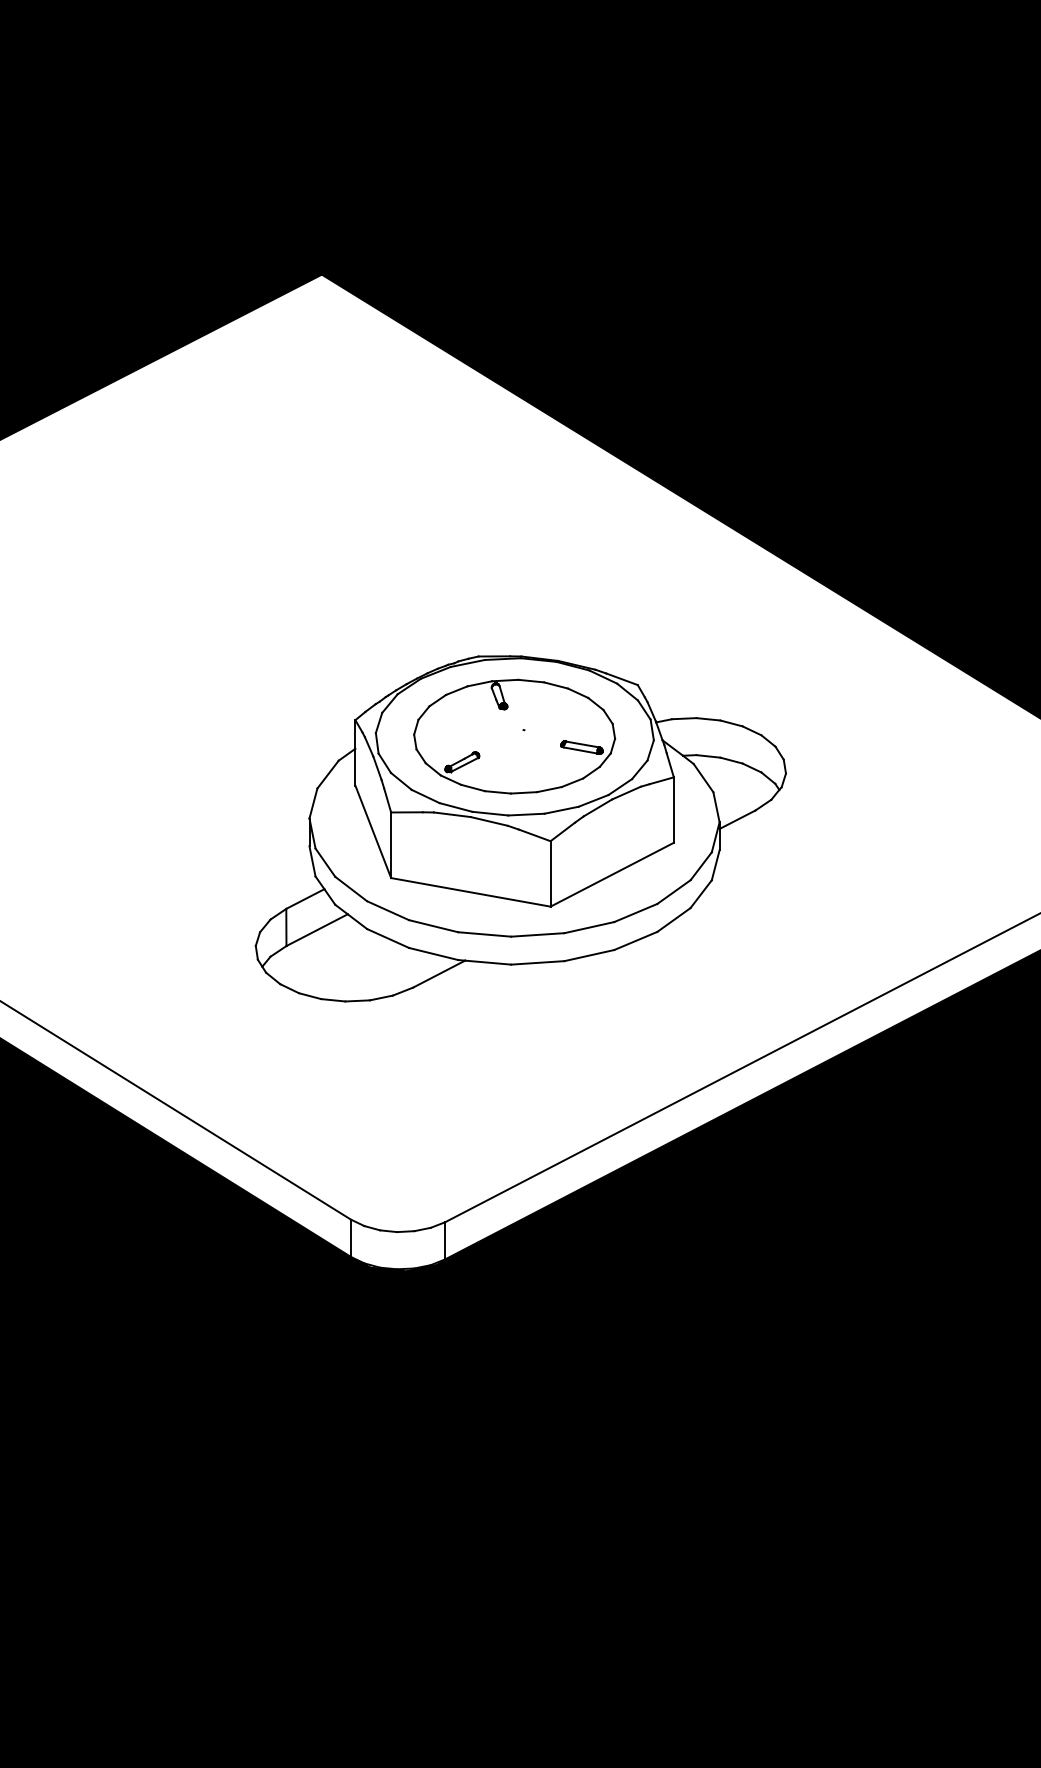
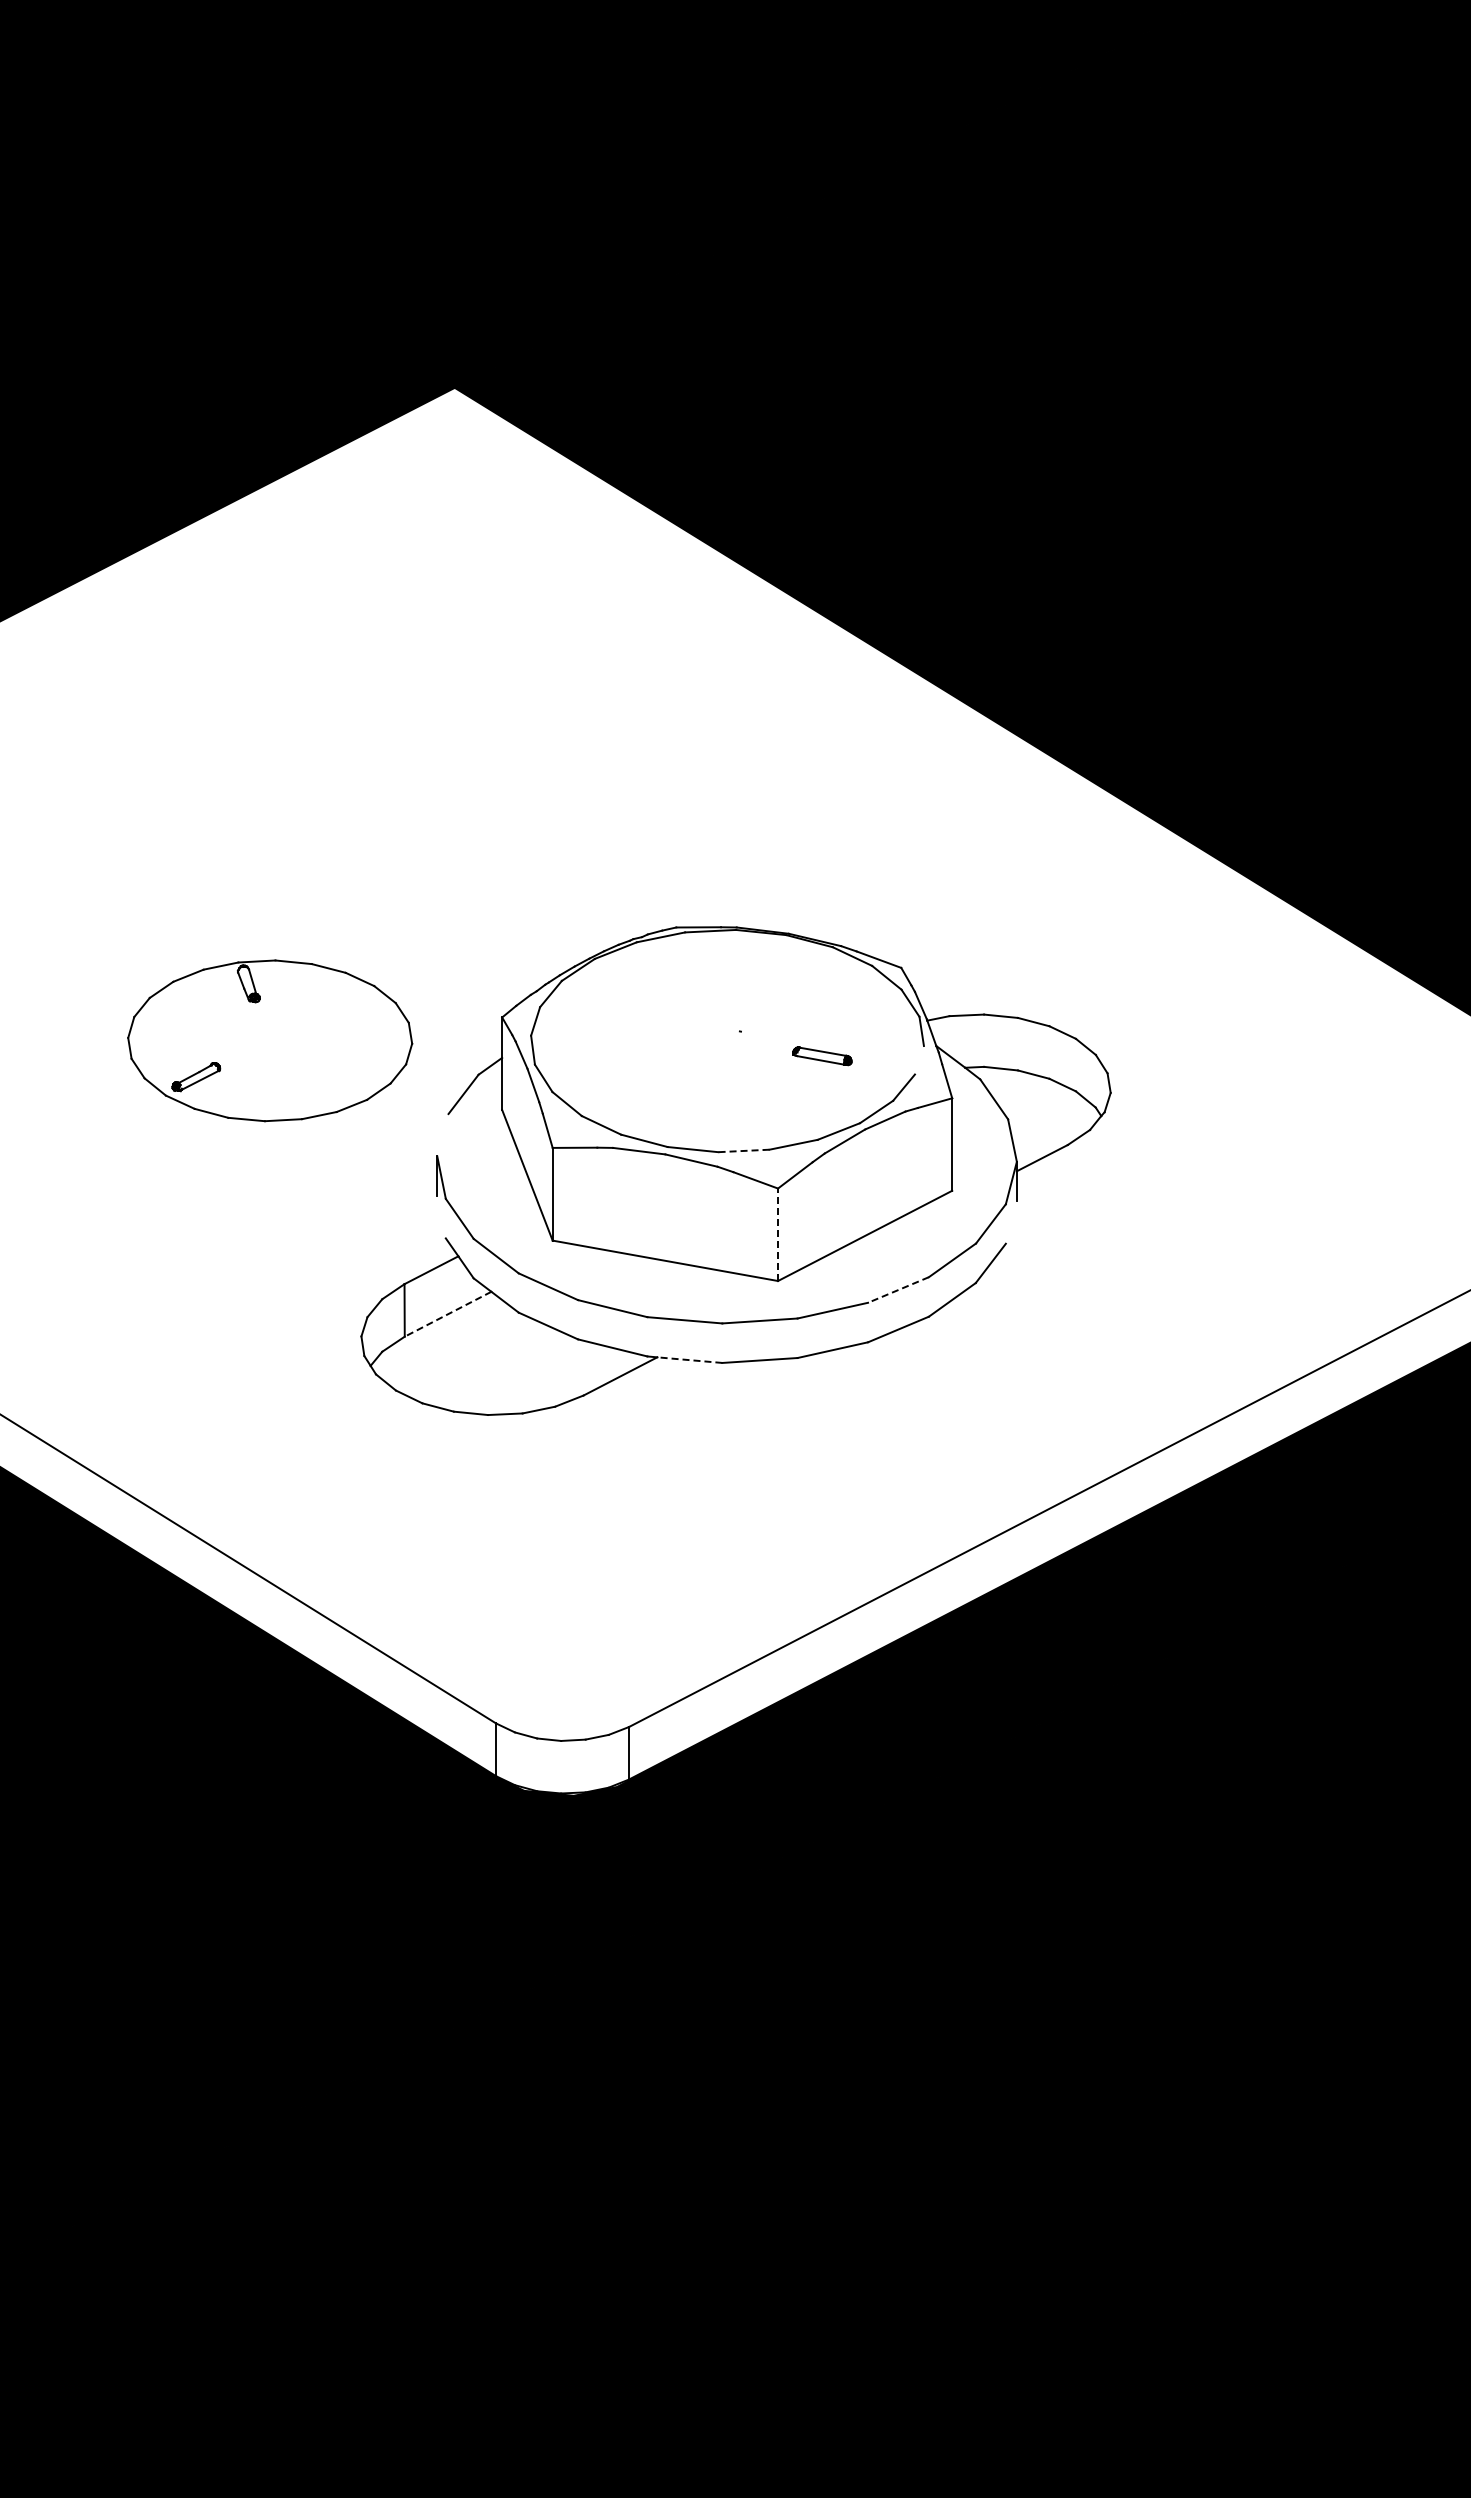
part: (514, 736) -> (270, 1040), moved
line: (649, 750) -> (918, 1060), removed
line: (313, 803) -> (442, 1135), removed
line: (526, 814) -> (743, 1150), solid -> dashed
line: (312, 861) -> (441, 1216), removed
line: (715, 865) -> (1010, 1222), removed
line: (550, 873) -> (778, 1234), solid -> dashed
line: (635, 913) -> (898, 1290), solid -> dashed
line: (317, 930) -> (448, 1314), solid -> dashed
line: (487, 962) -> (689, 1360), solid -> dashed

